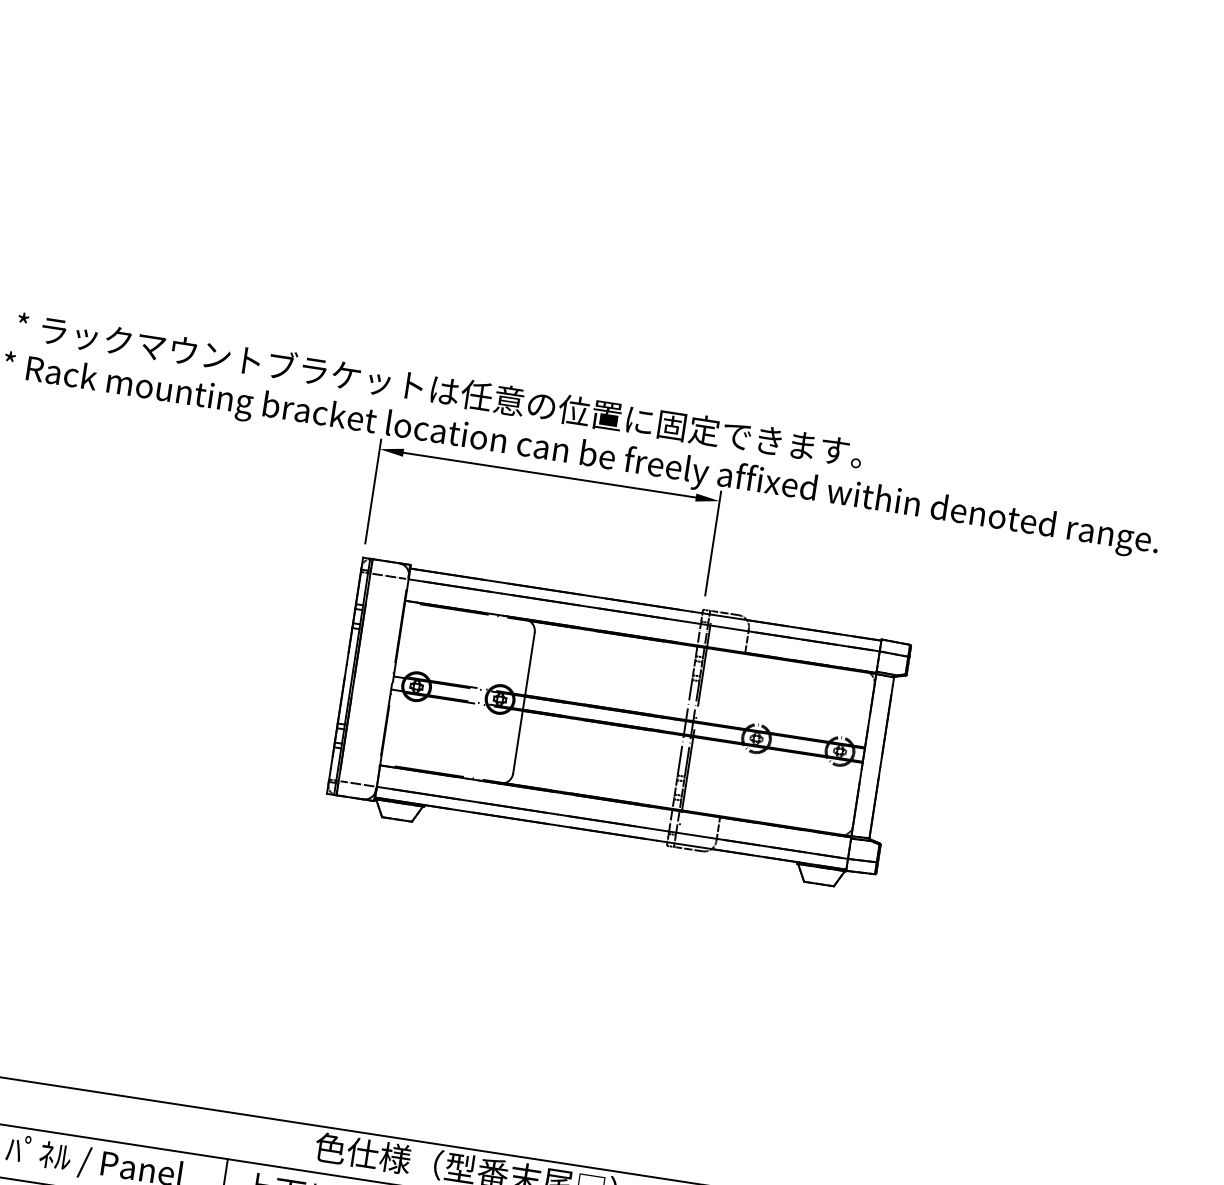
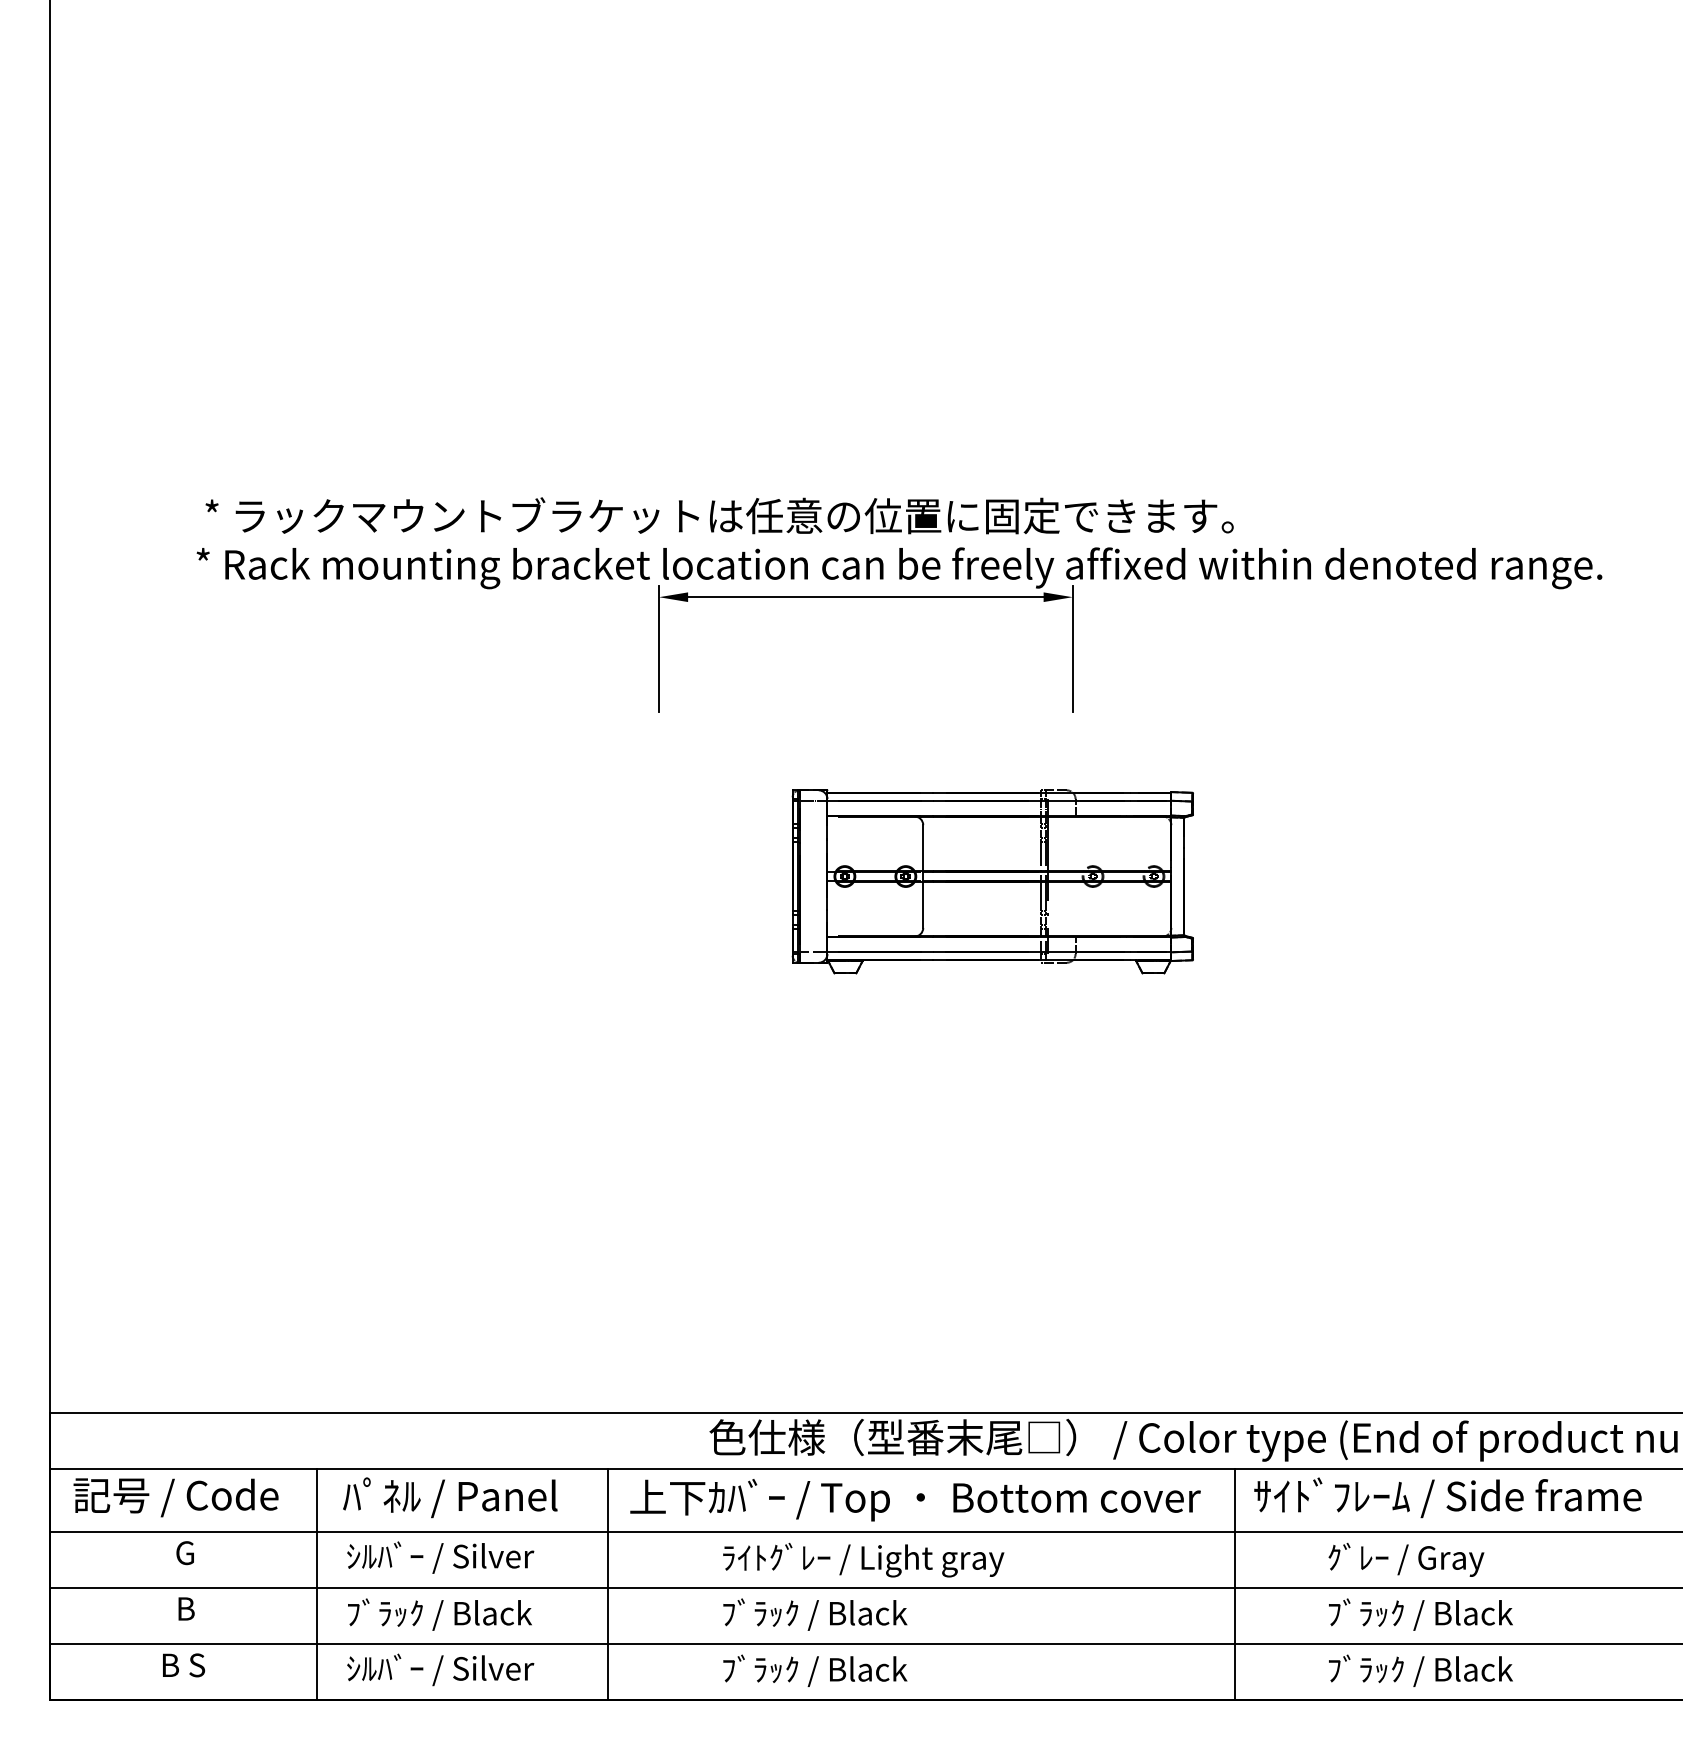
part: (618, 724) -> (992, 881), size x0.6

